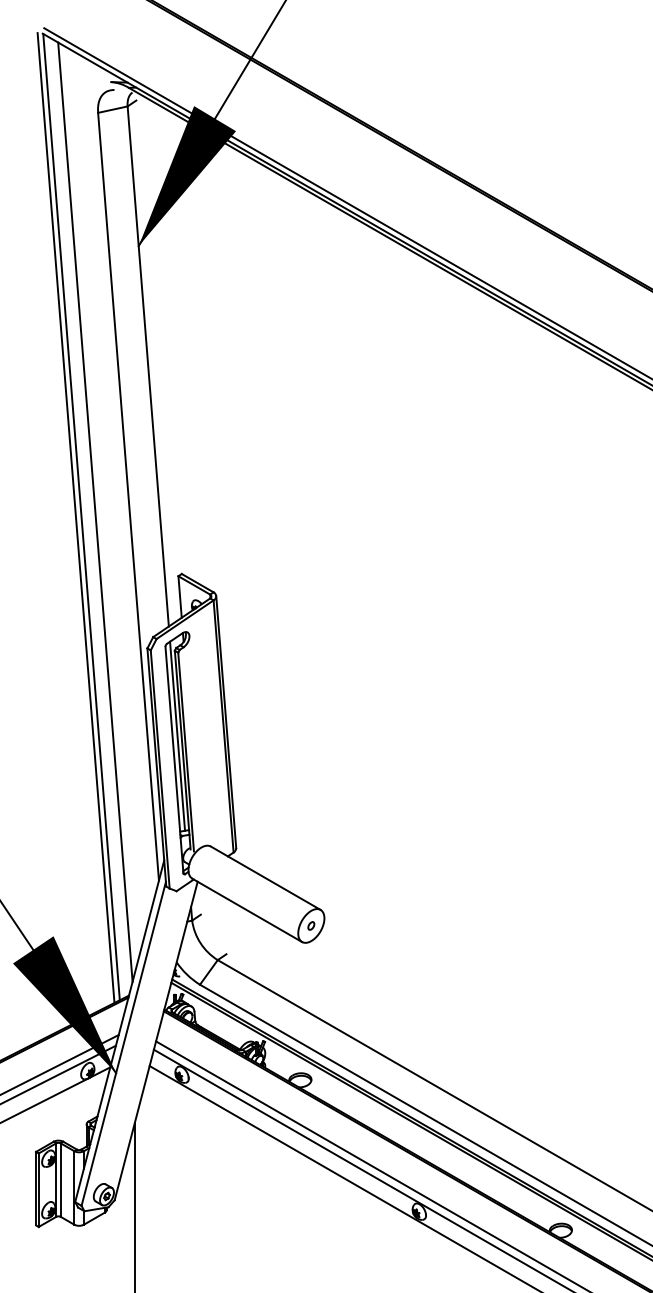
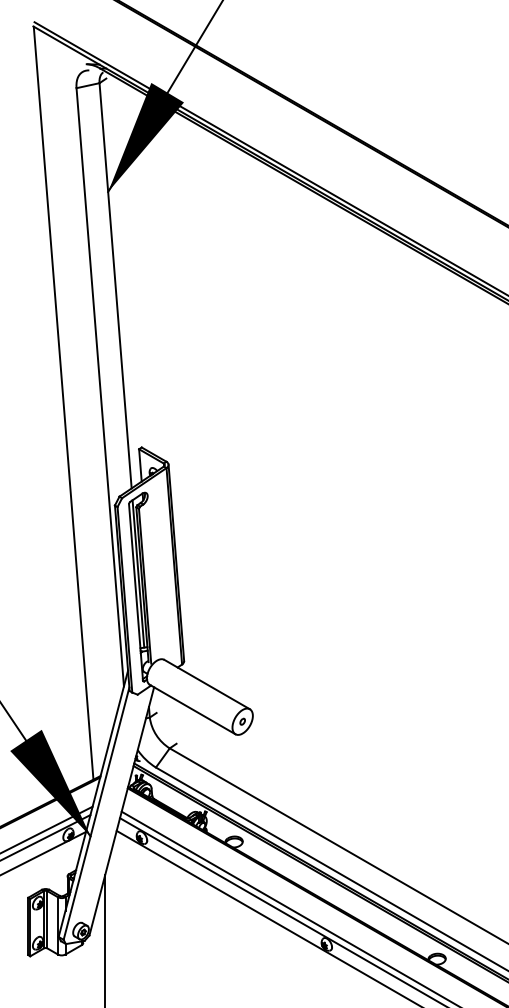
line: (95, 511) -> (74, 398), removed
line: (75, 517) -> (58, 403), removed

